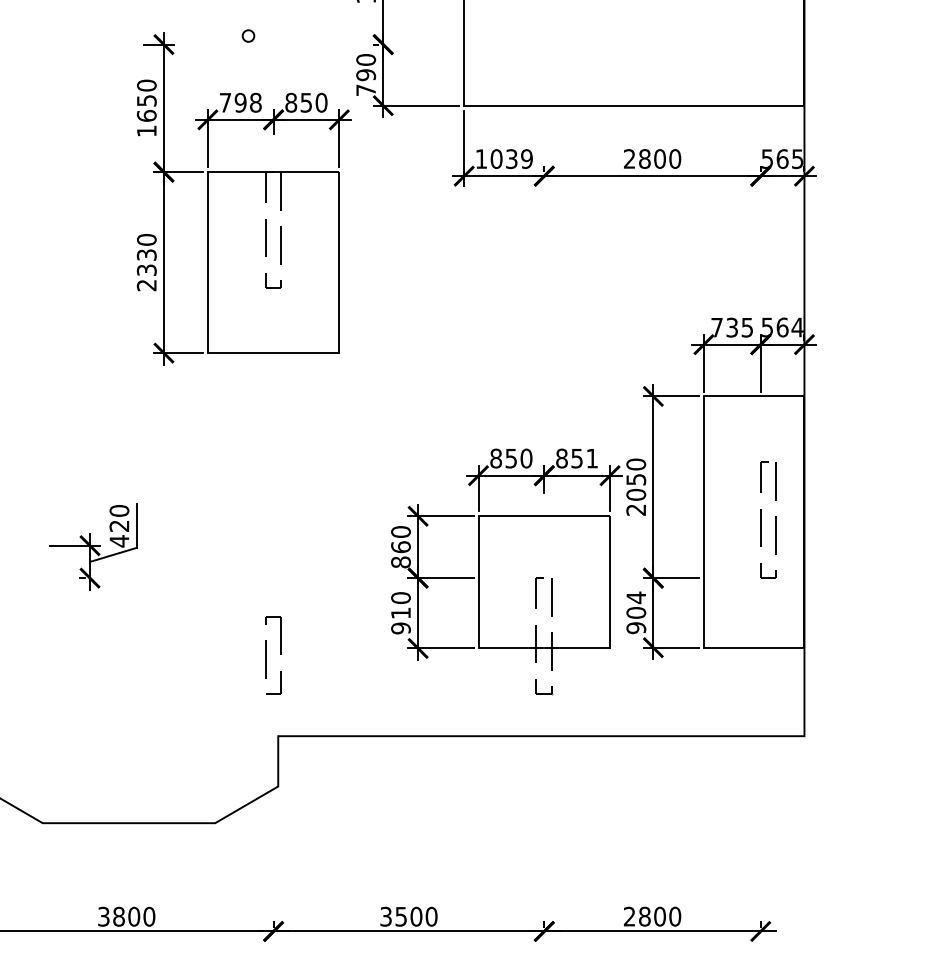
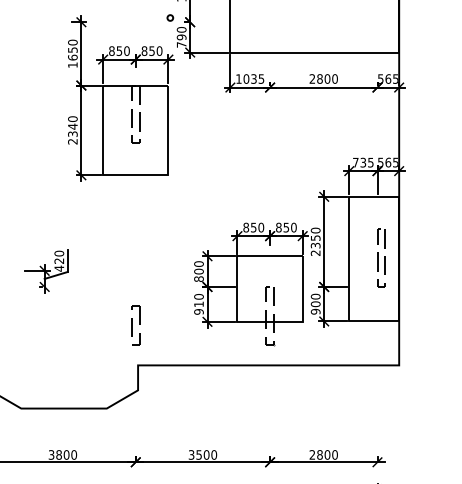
circle: (248, 35) -> (170, 17), moved
text: (240, 101) -> (119, 50), 798 -> 850
text: (526, 157) -> (261, 78), 1039 -> 1035
text: (146, 254) -> (72, 126), 2330 -> 2340
text: (797, 327) -> (395, 162), 564 -> 565
text: (591, 458) -> (293, 227), 851 -> 850
text: (635, 494) -> (315, 245), 2050 -> 2350
text: (399, 546) -> (198, 271), 860 -> 800
text: (635, 597) -> (315, 296), 904 -> 900

